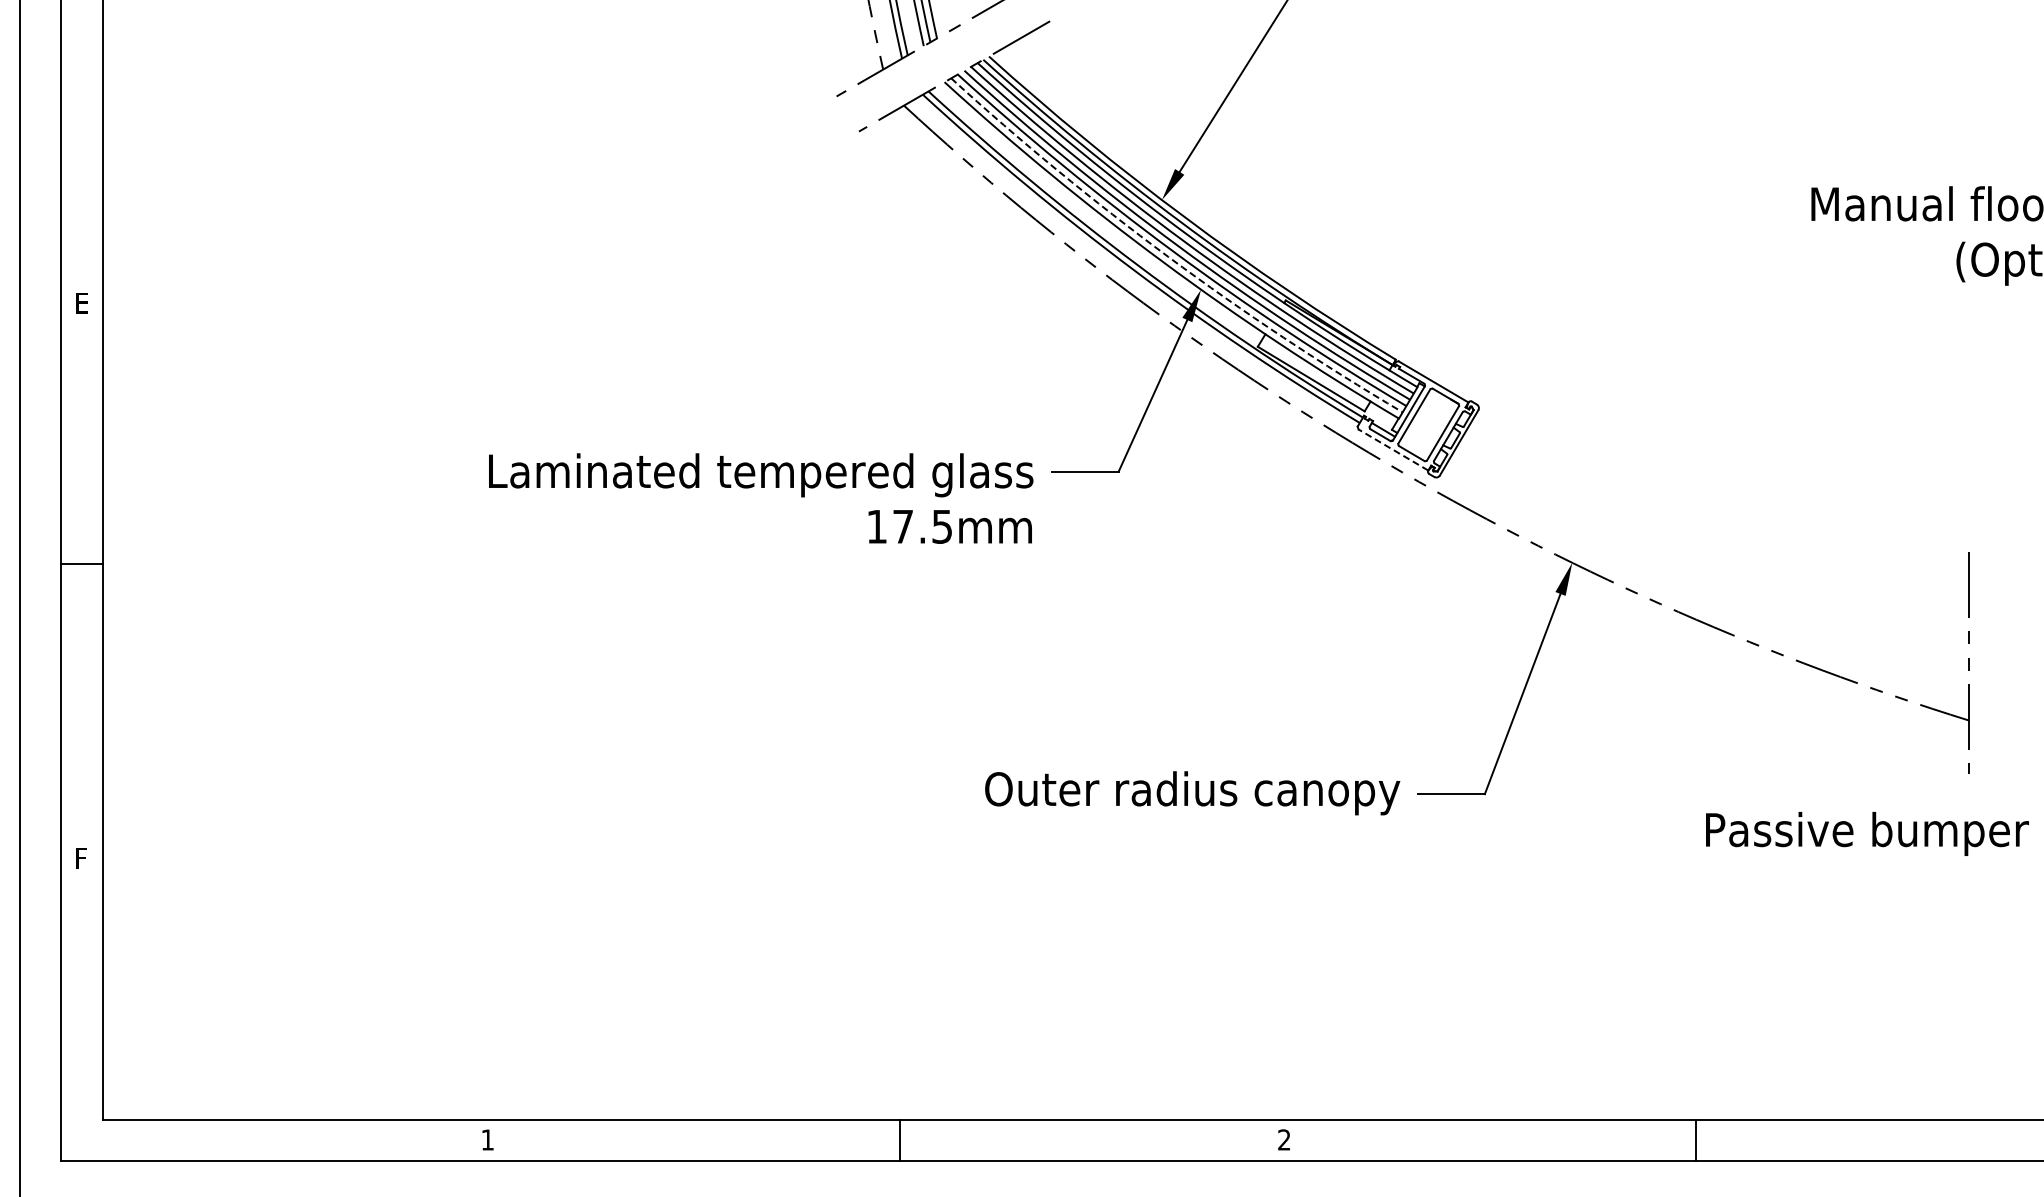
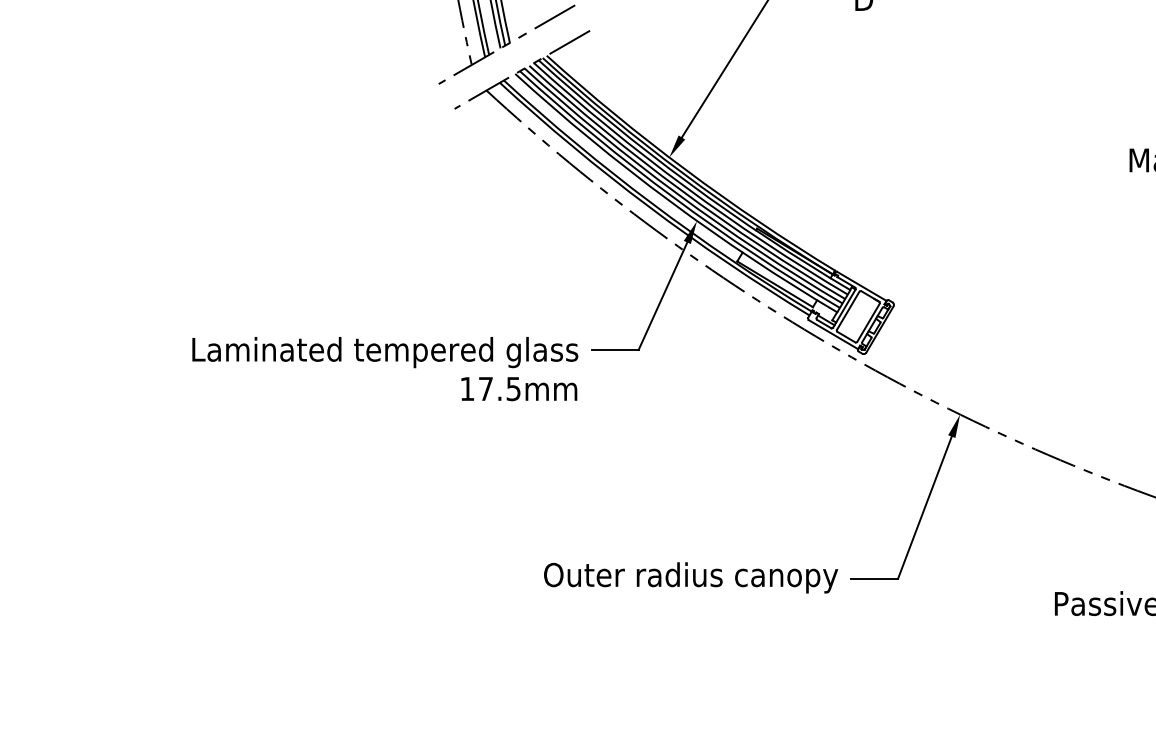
arc: (1168, 256) -> (673, 197), dashed -> solid
line: (1393, 449) -> (833, 334), dashed -> solid

